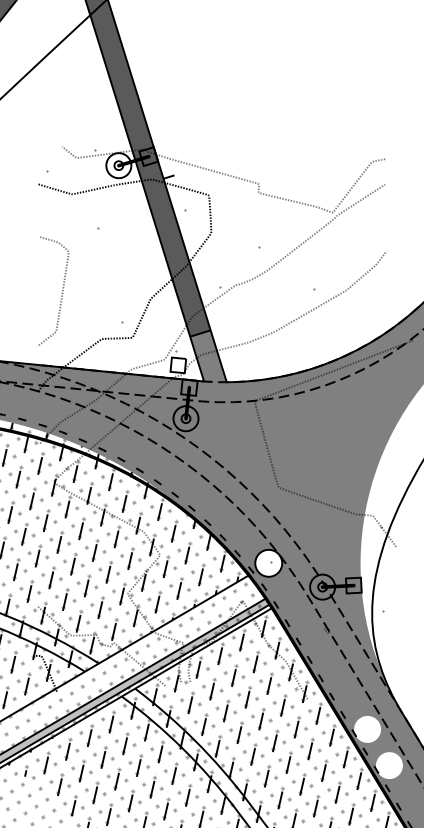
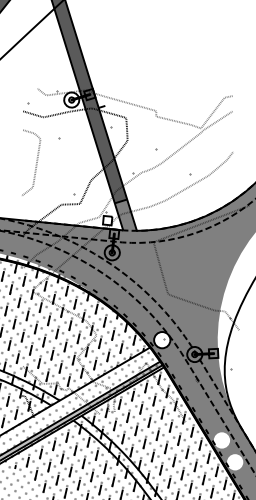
curve: (62, 290) -> (36, 162), moved

